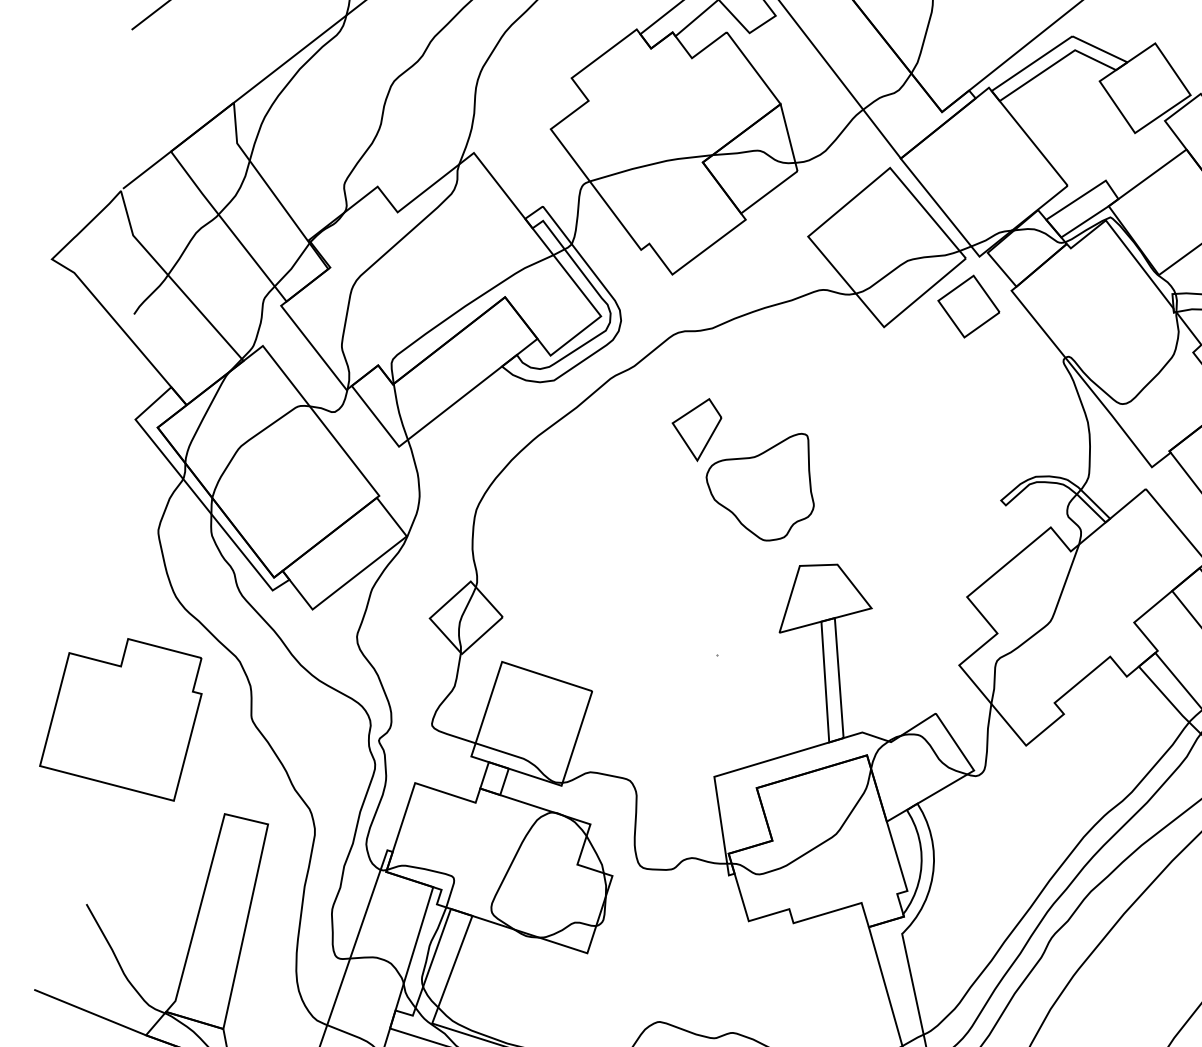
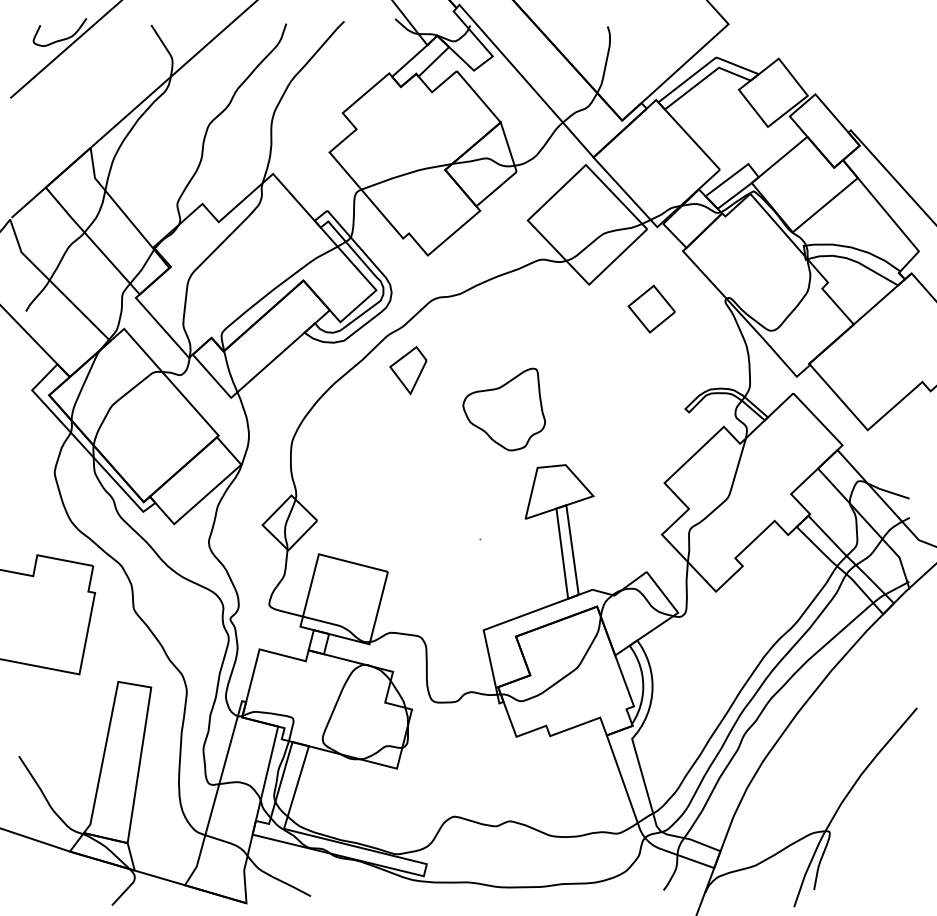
part: (968, 305) -> (651, 308), moved
part: (696, 429) -> (408, 370), moved

